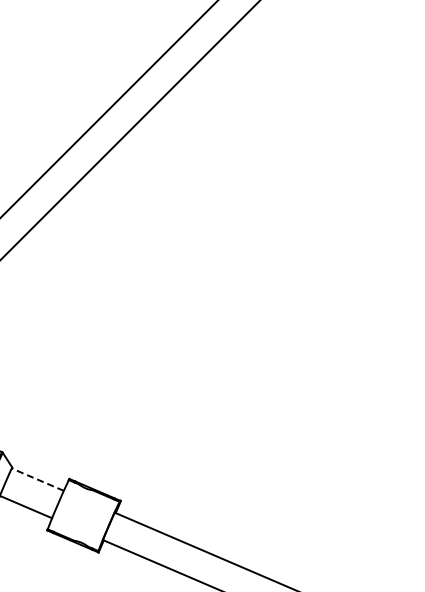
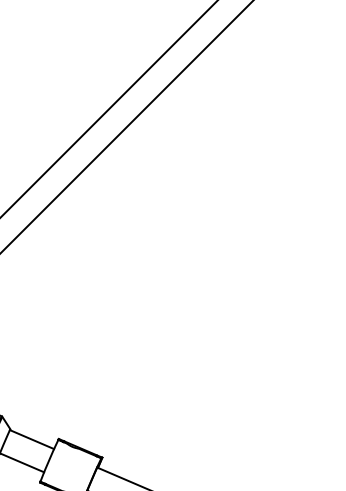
line: (37, 479) -> (31, 439), dashed -> solid

